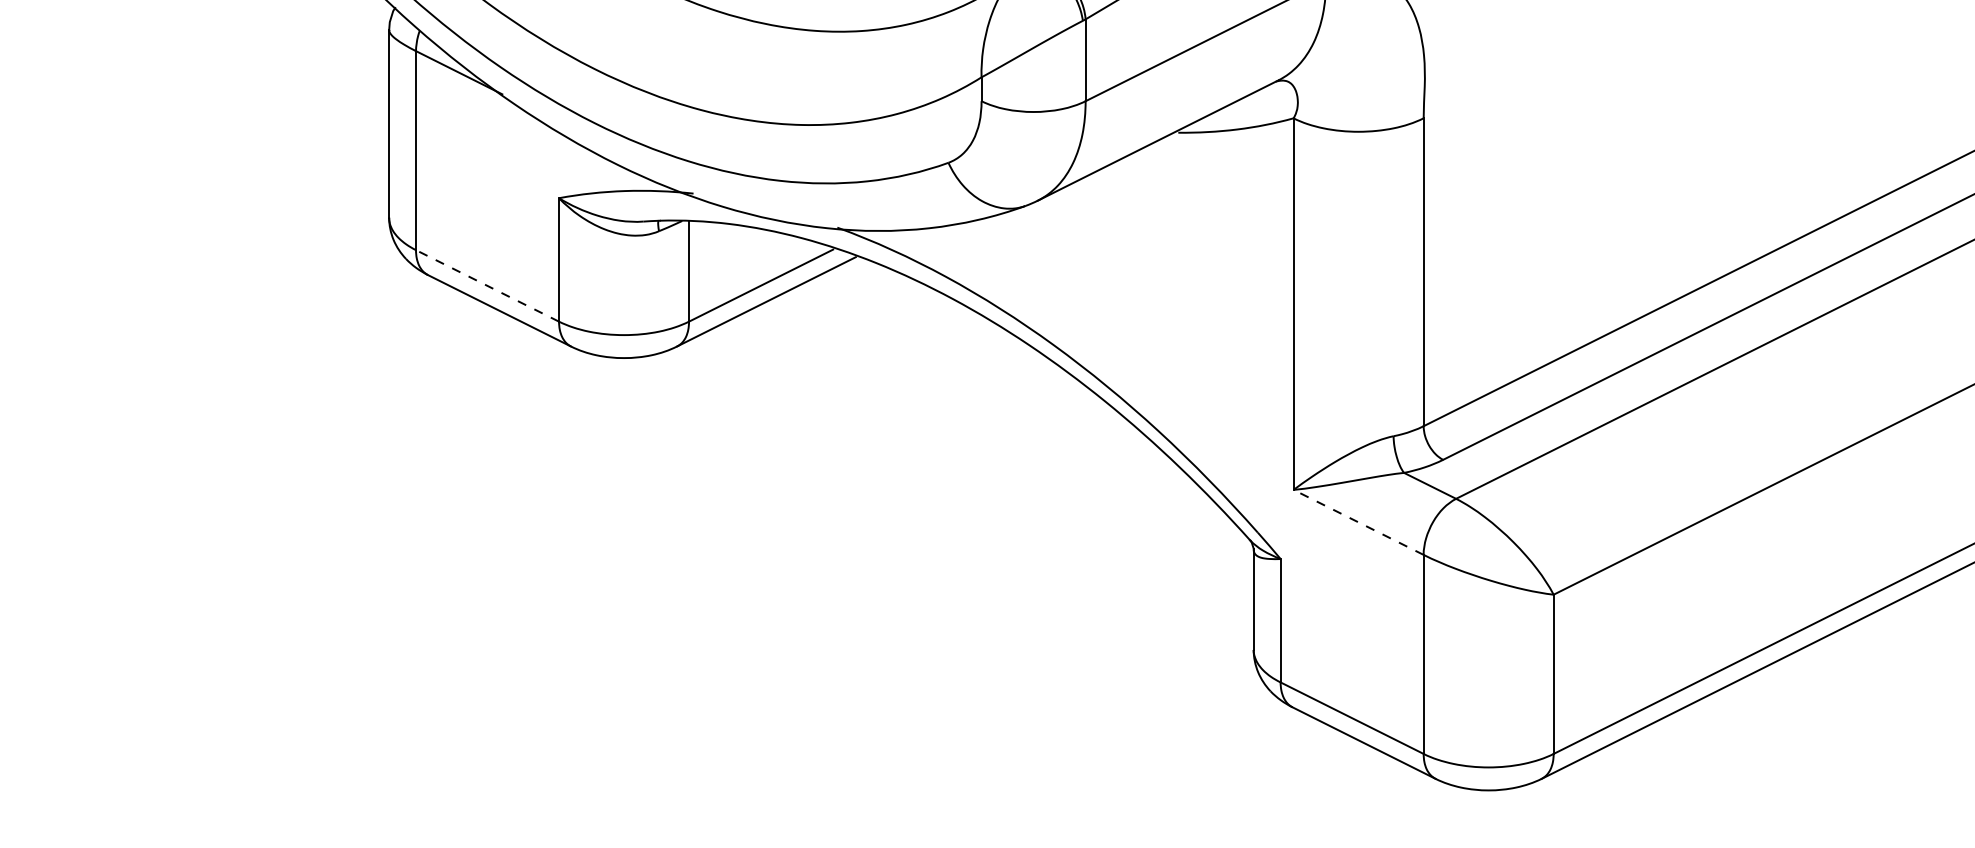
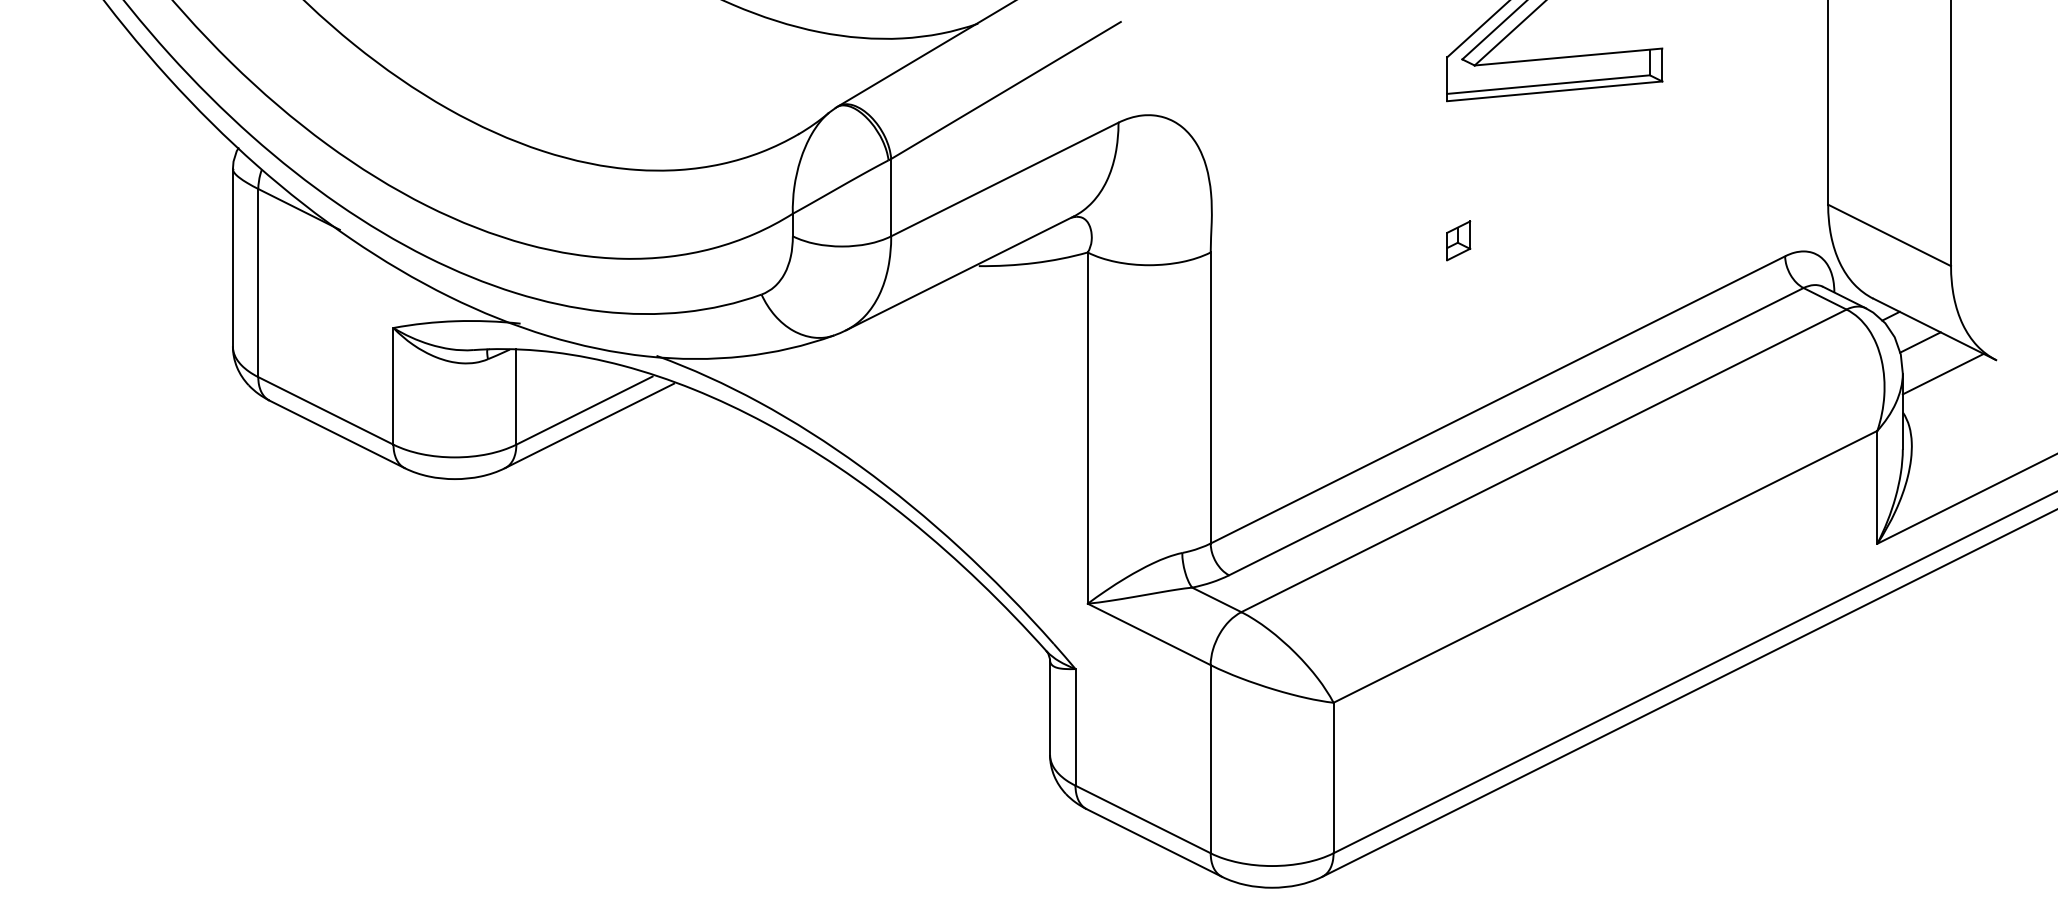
part: (1685, 105) -> (1458, 240), added
line: (487, 285) -> (325, 410), dashed -> solid
line: (1358, 522) -> (1149, 634), dashed -> solid

